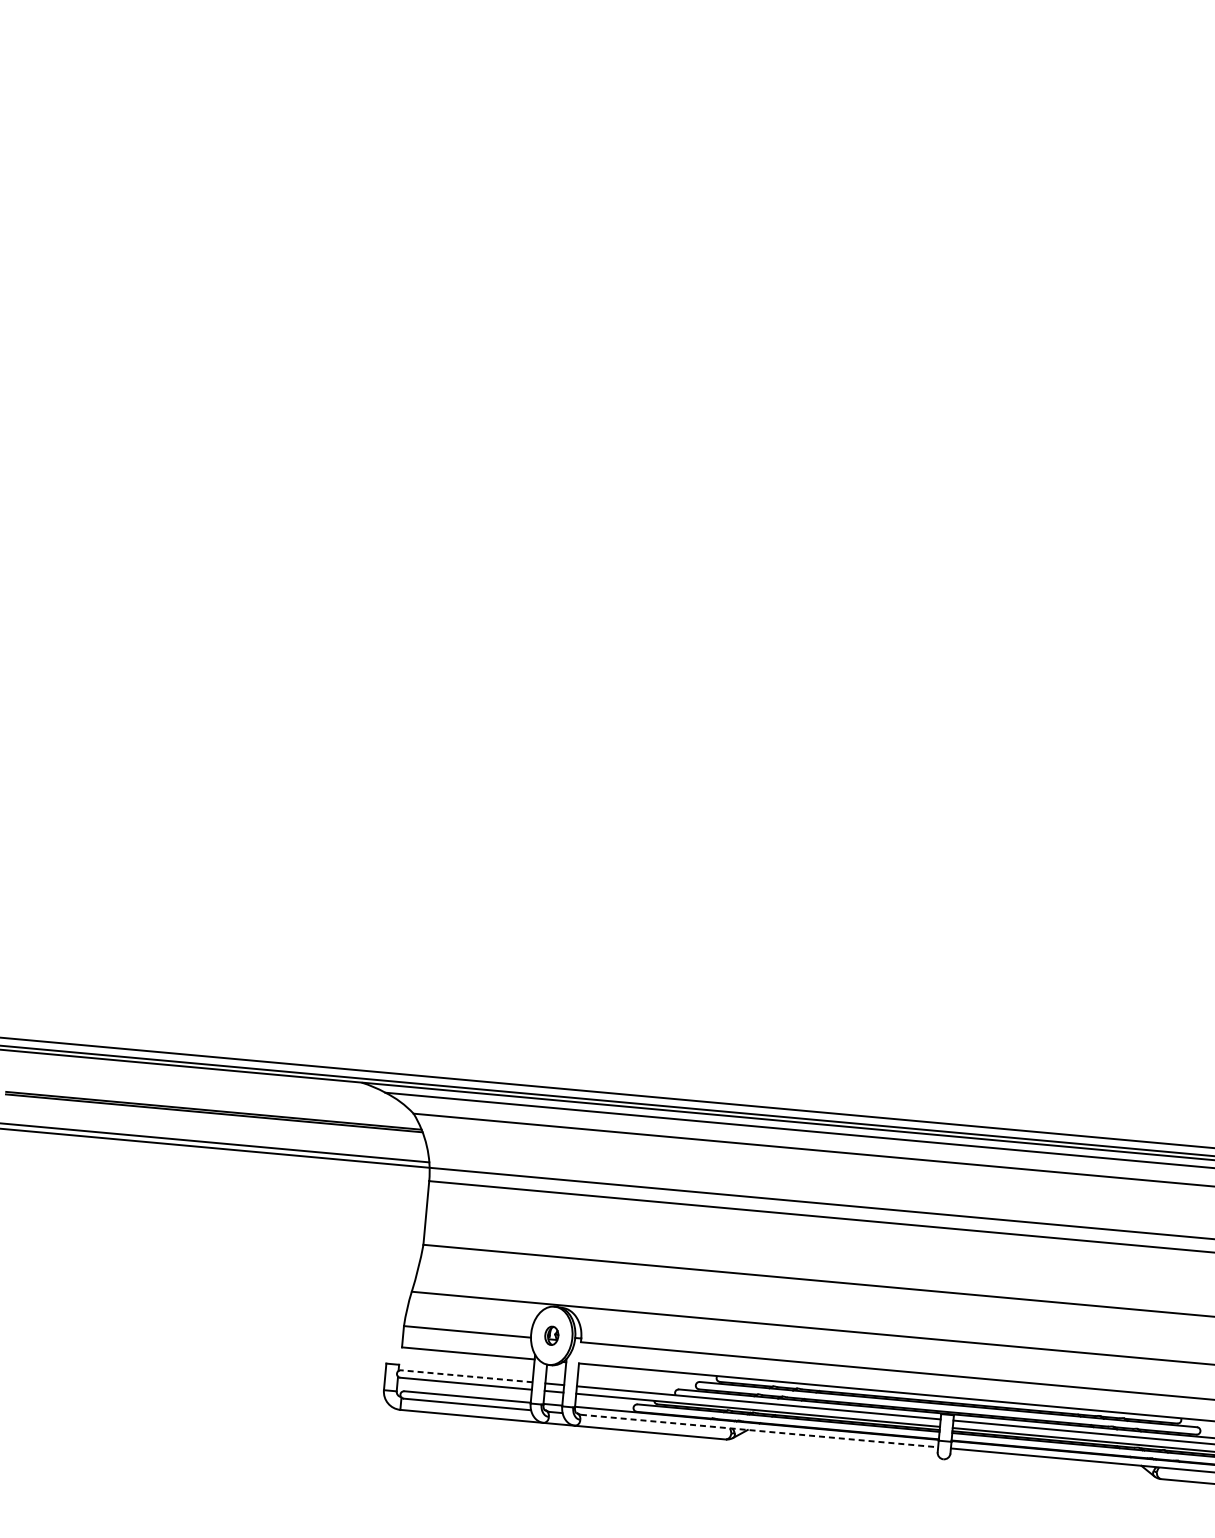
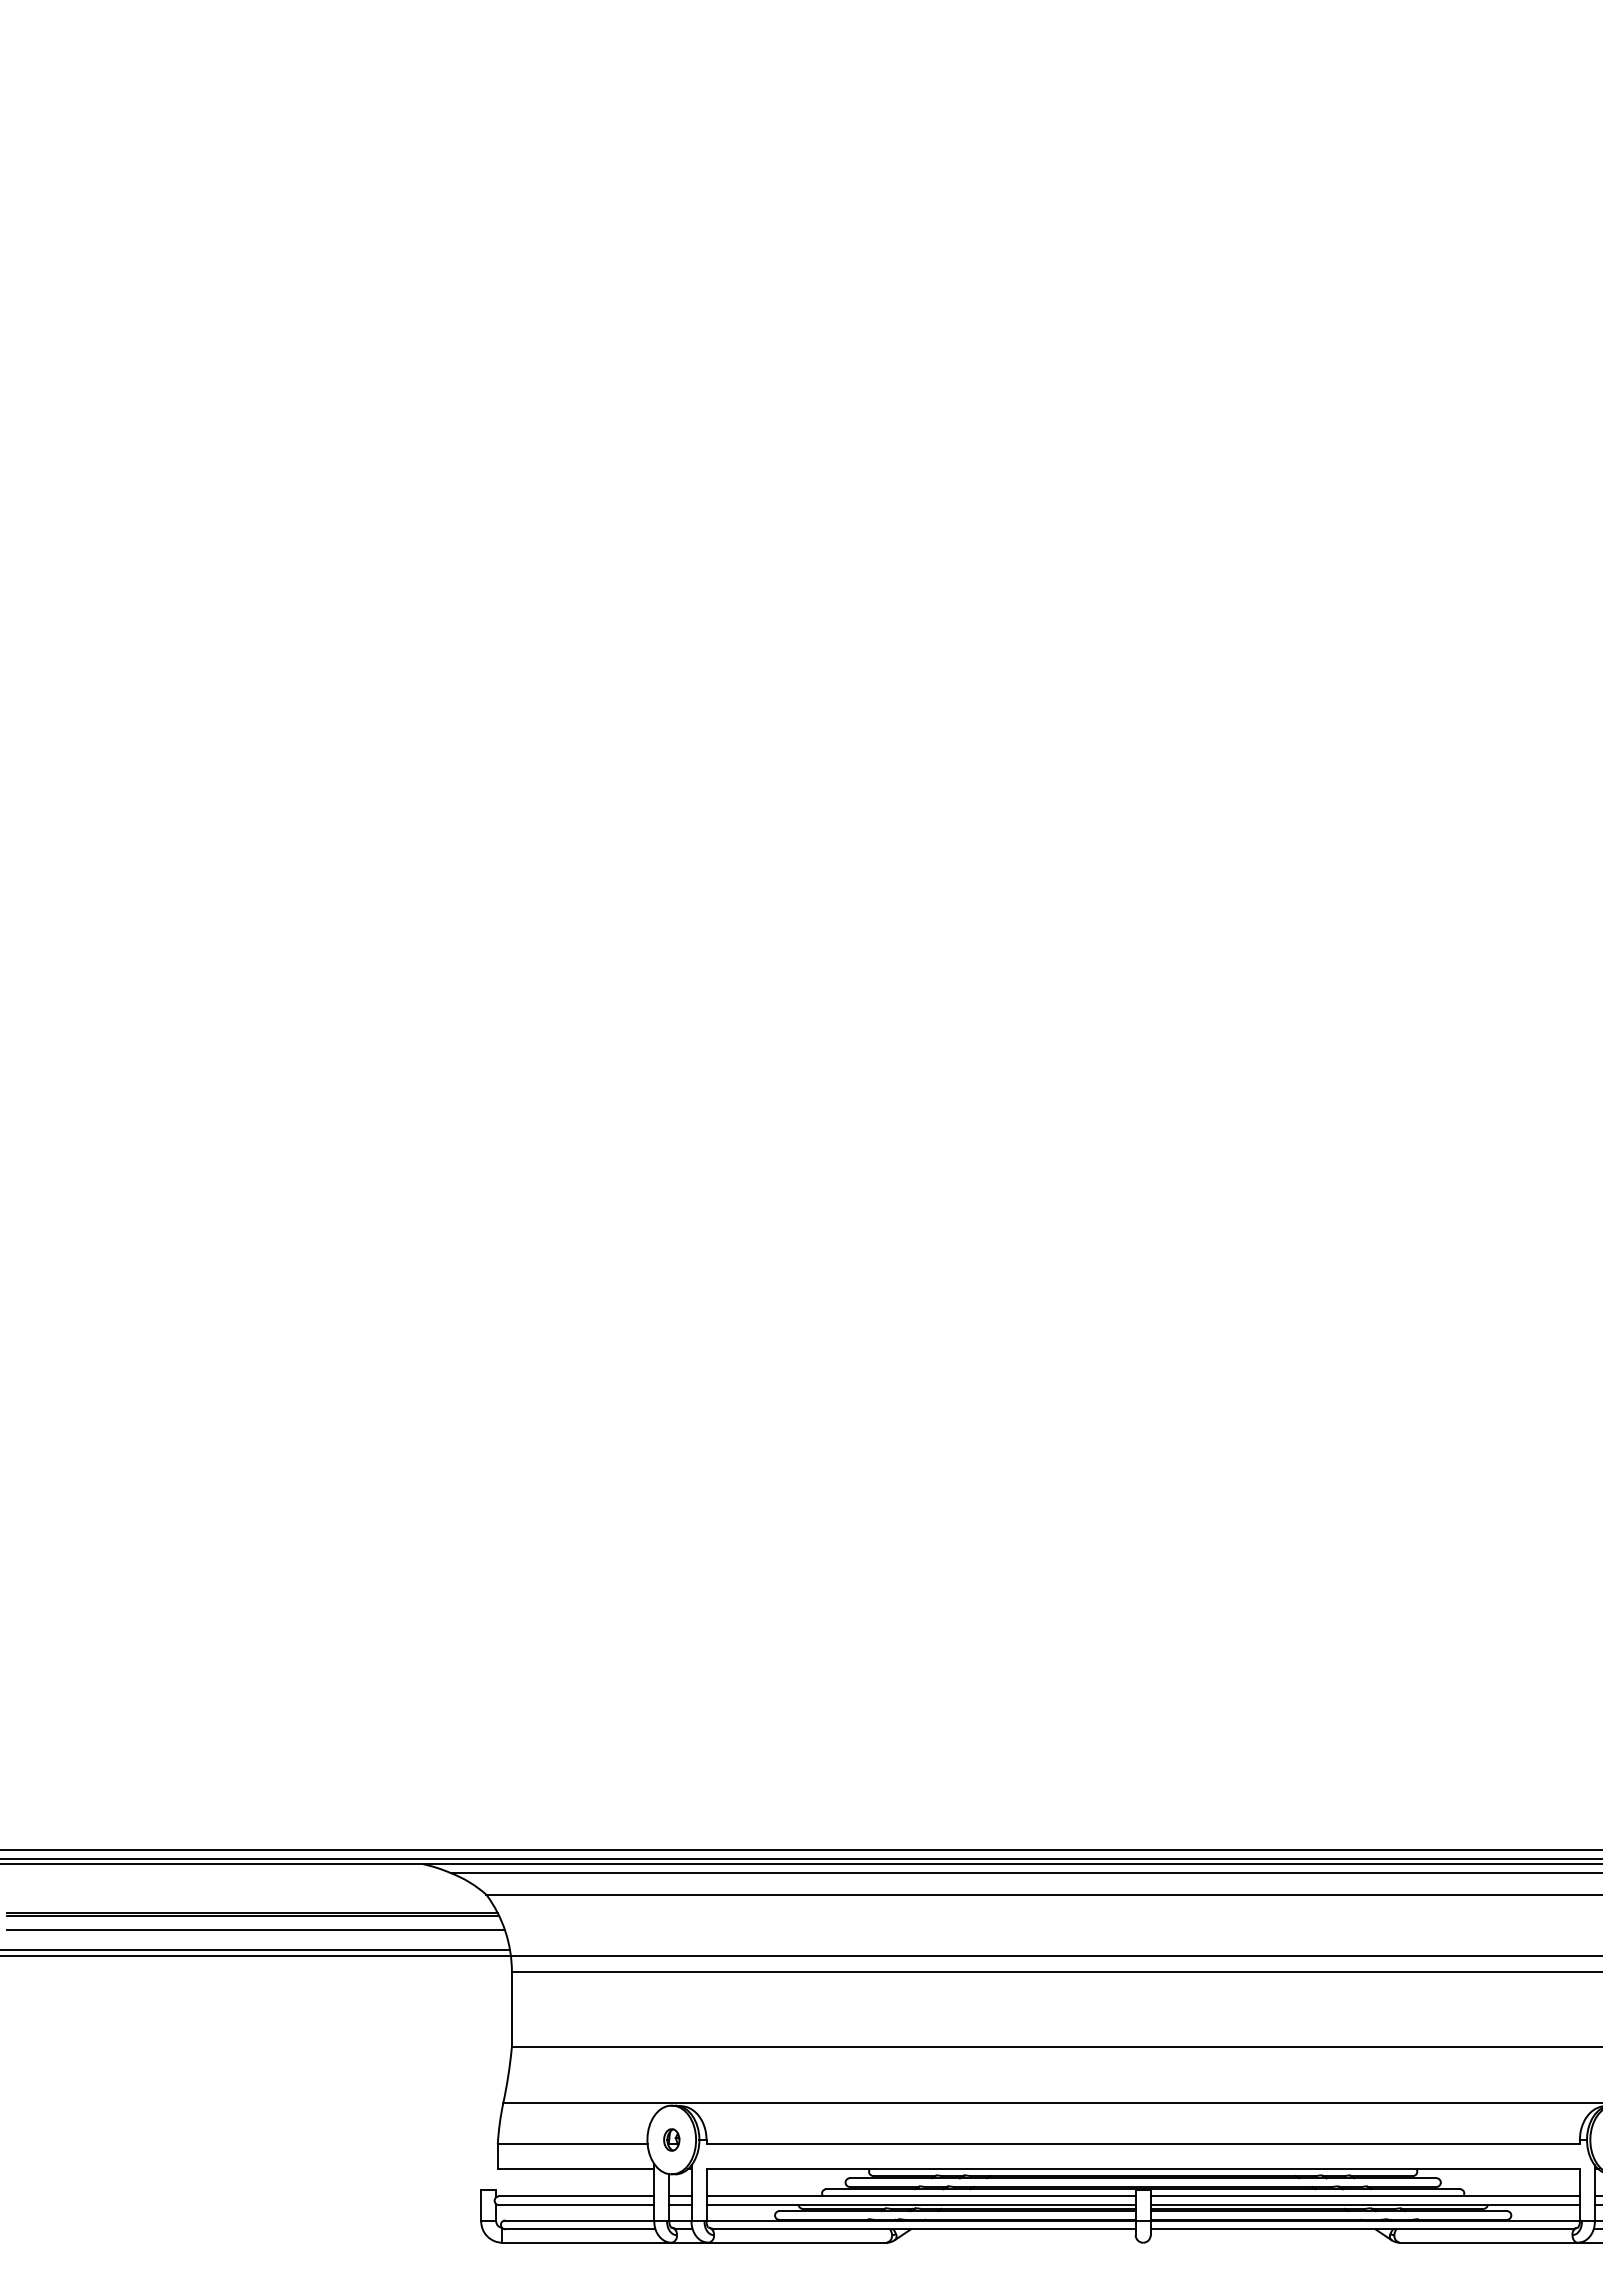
line: (215, 1126) -> (256, 1930), added
line: (466, 1376) -> (576, 2196), dashed -> solid
line: (759, 1431) -> (924, 2229), dashed -> solid

